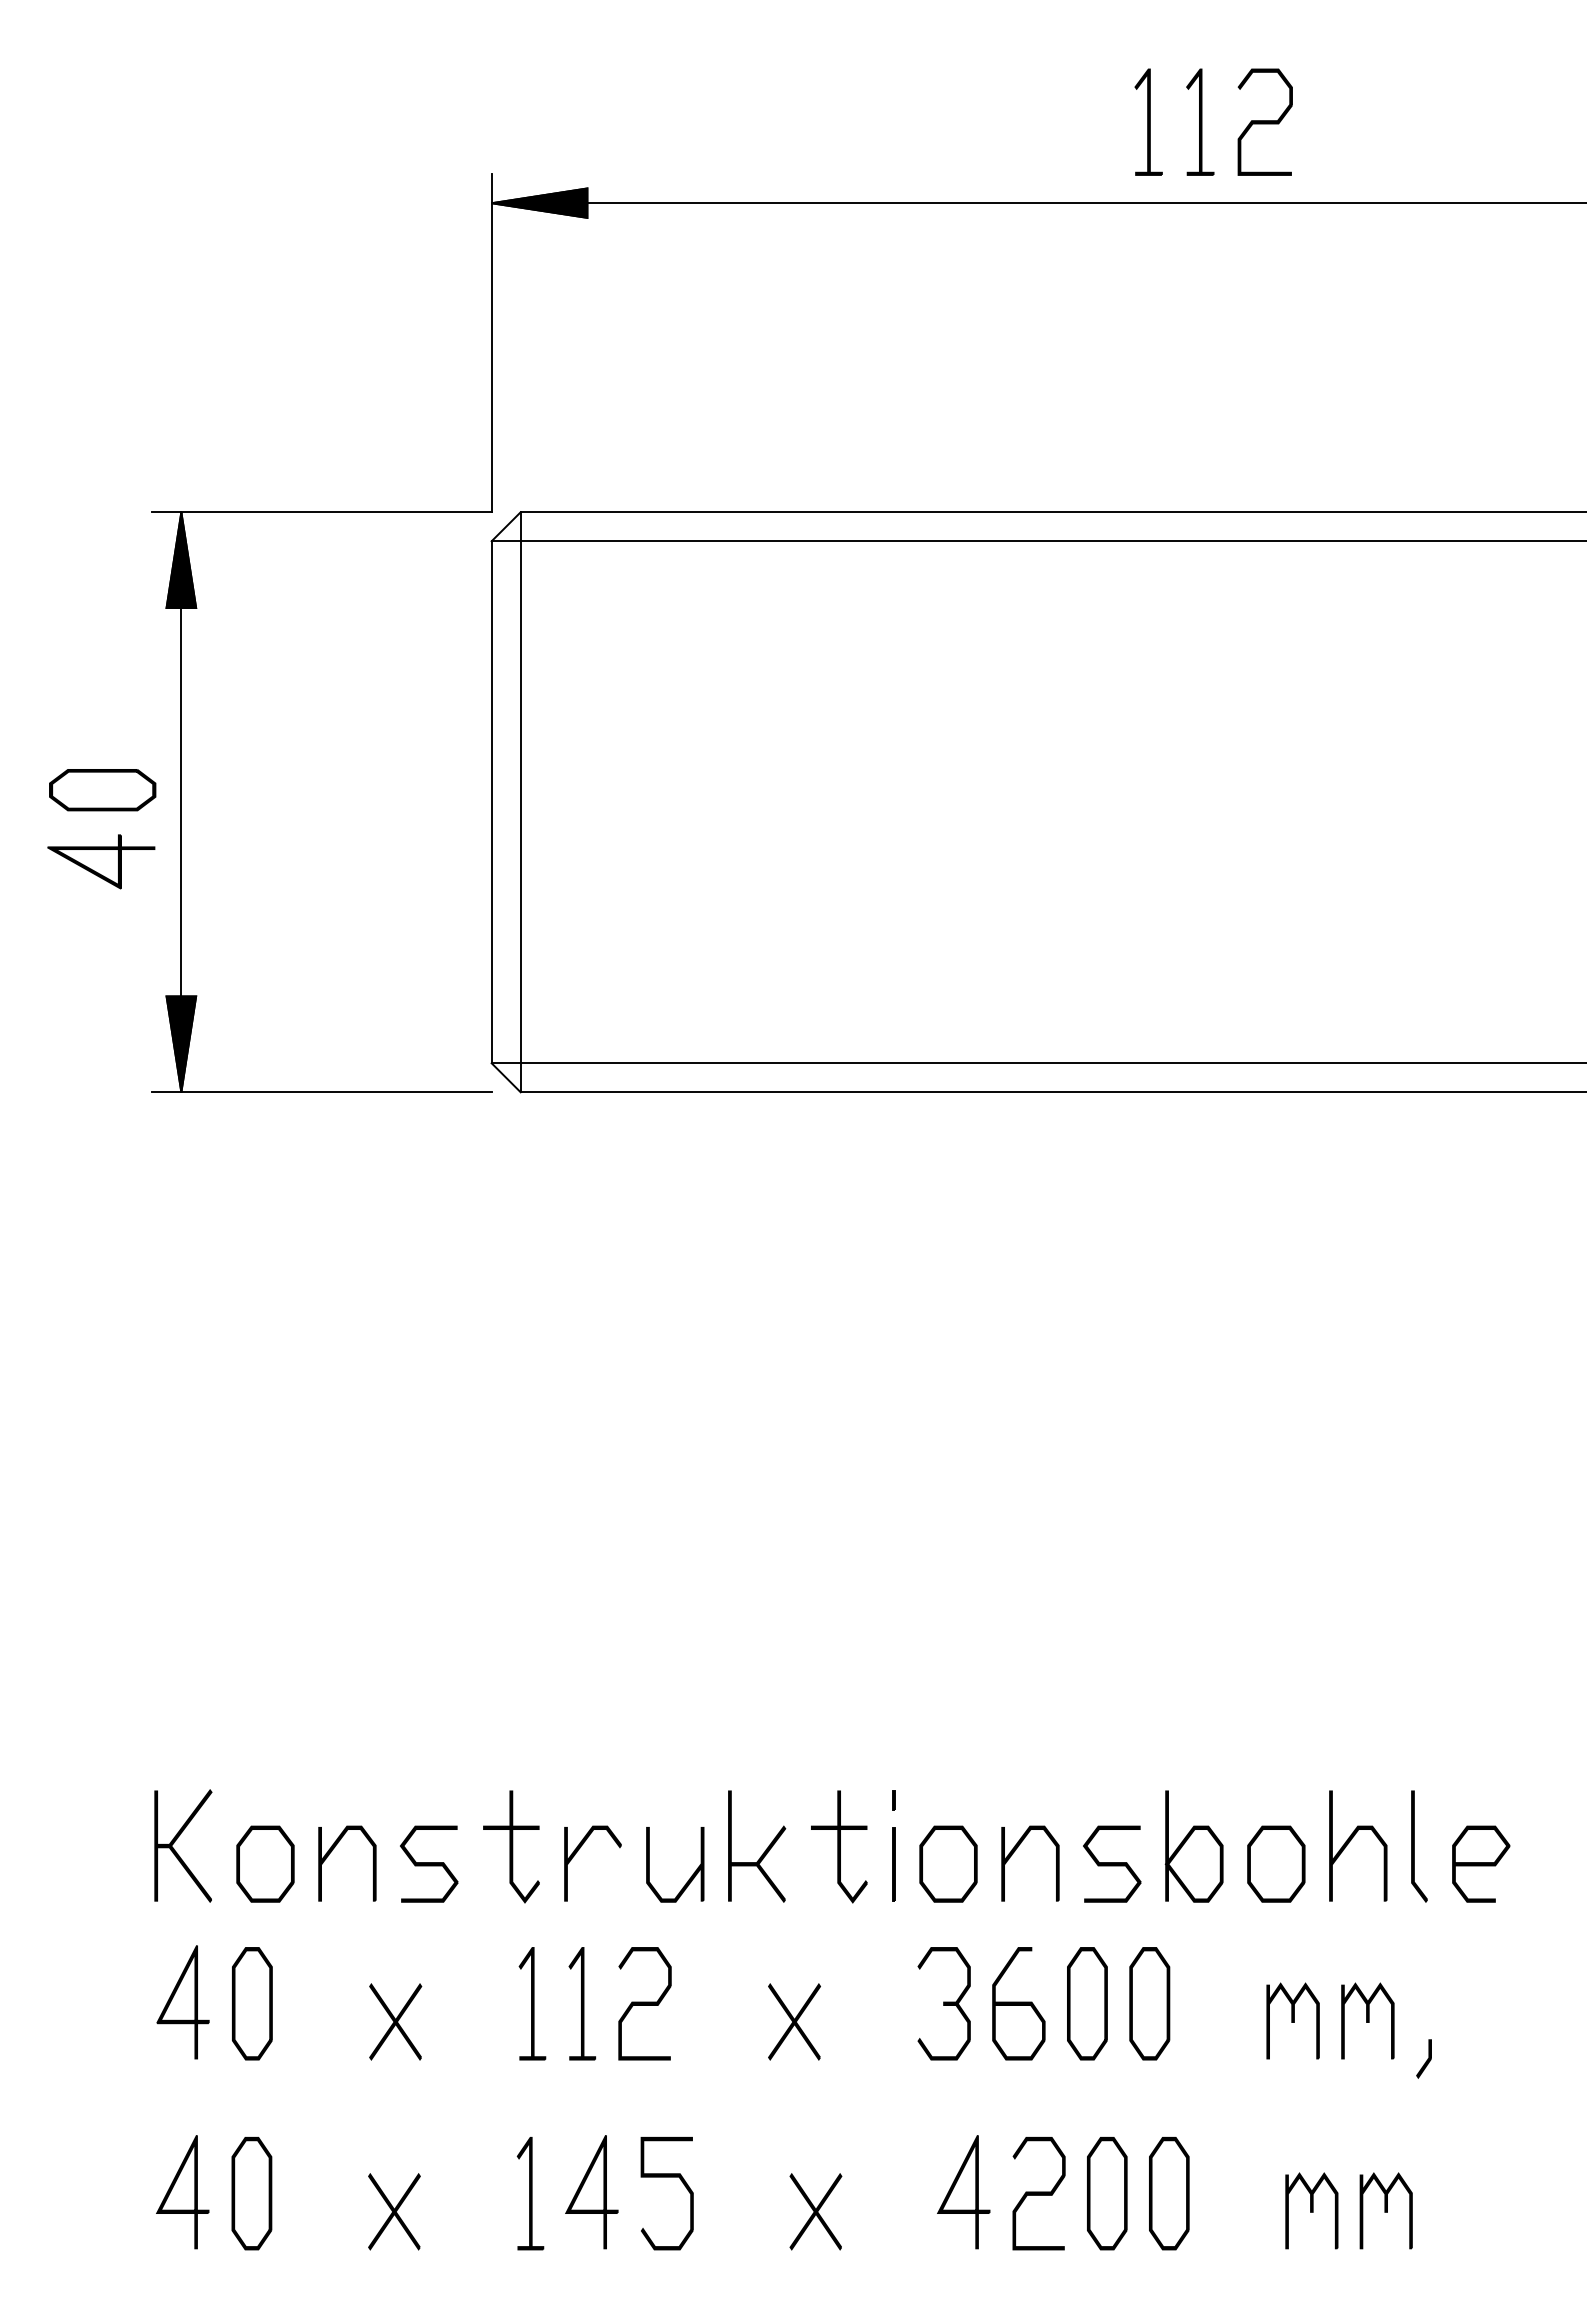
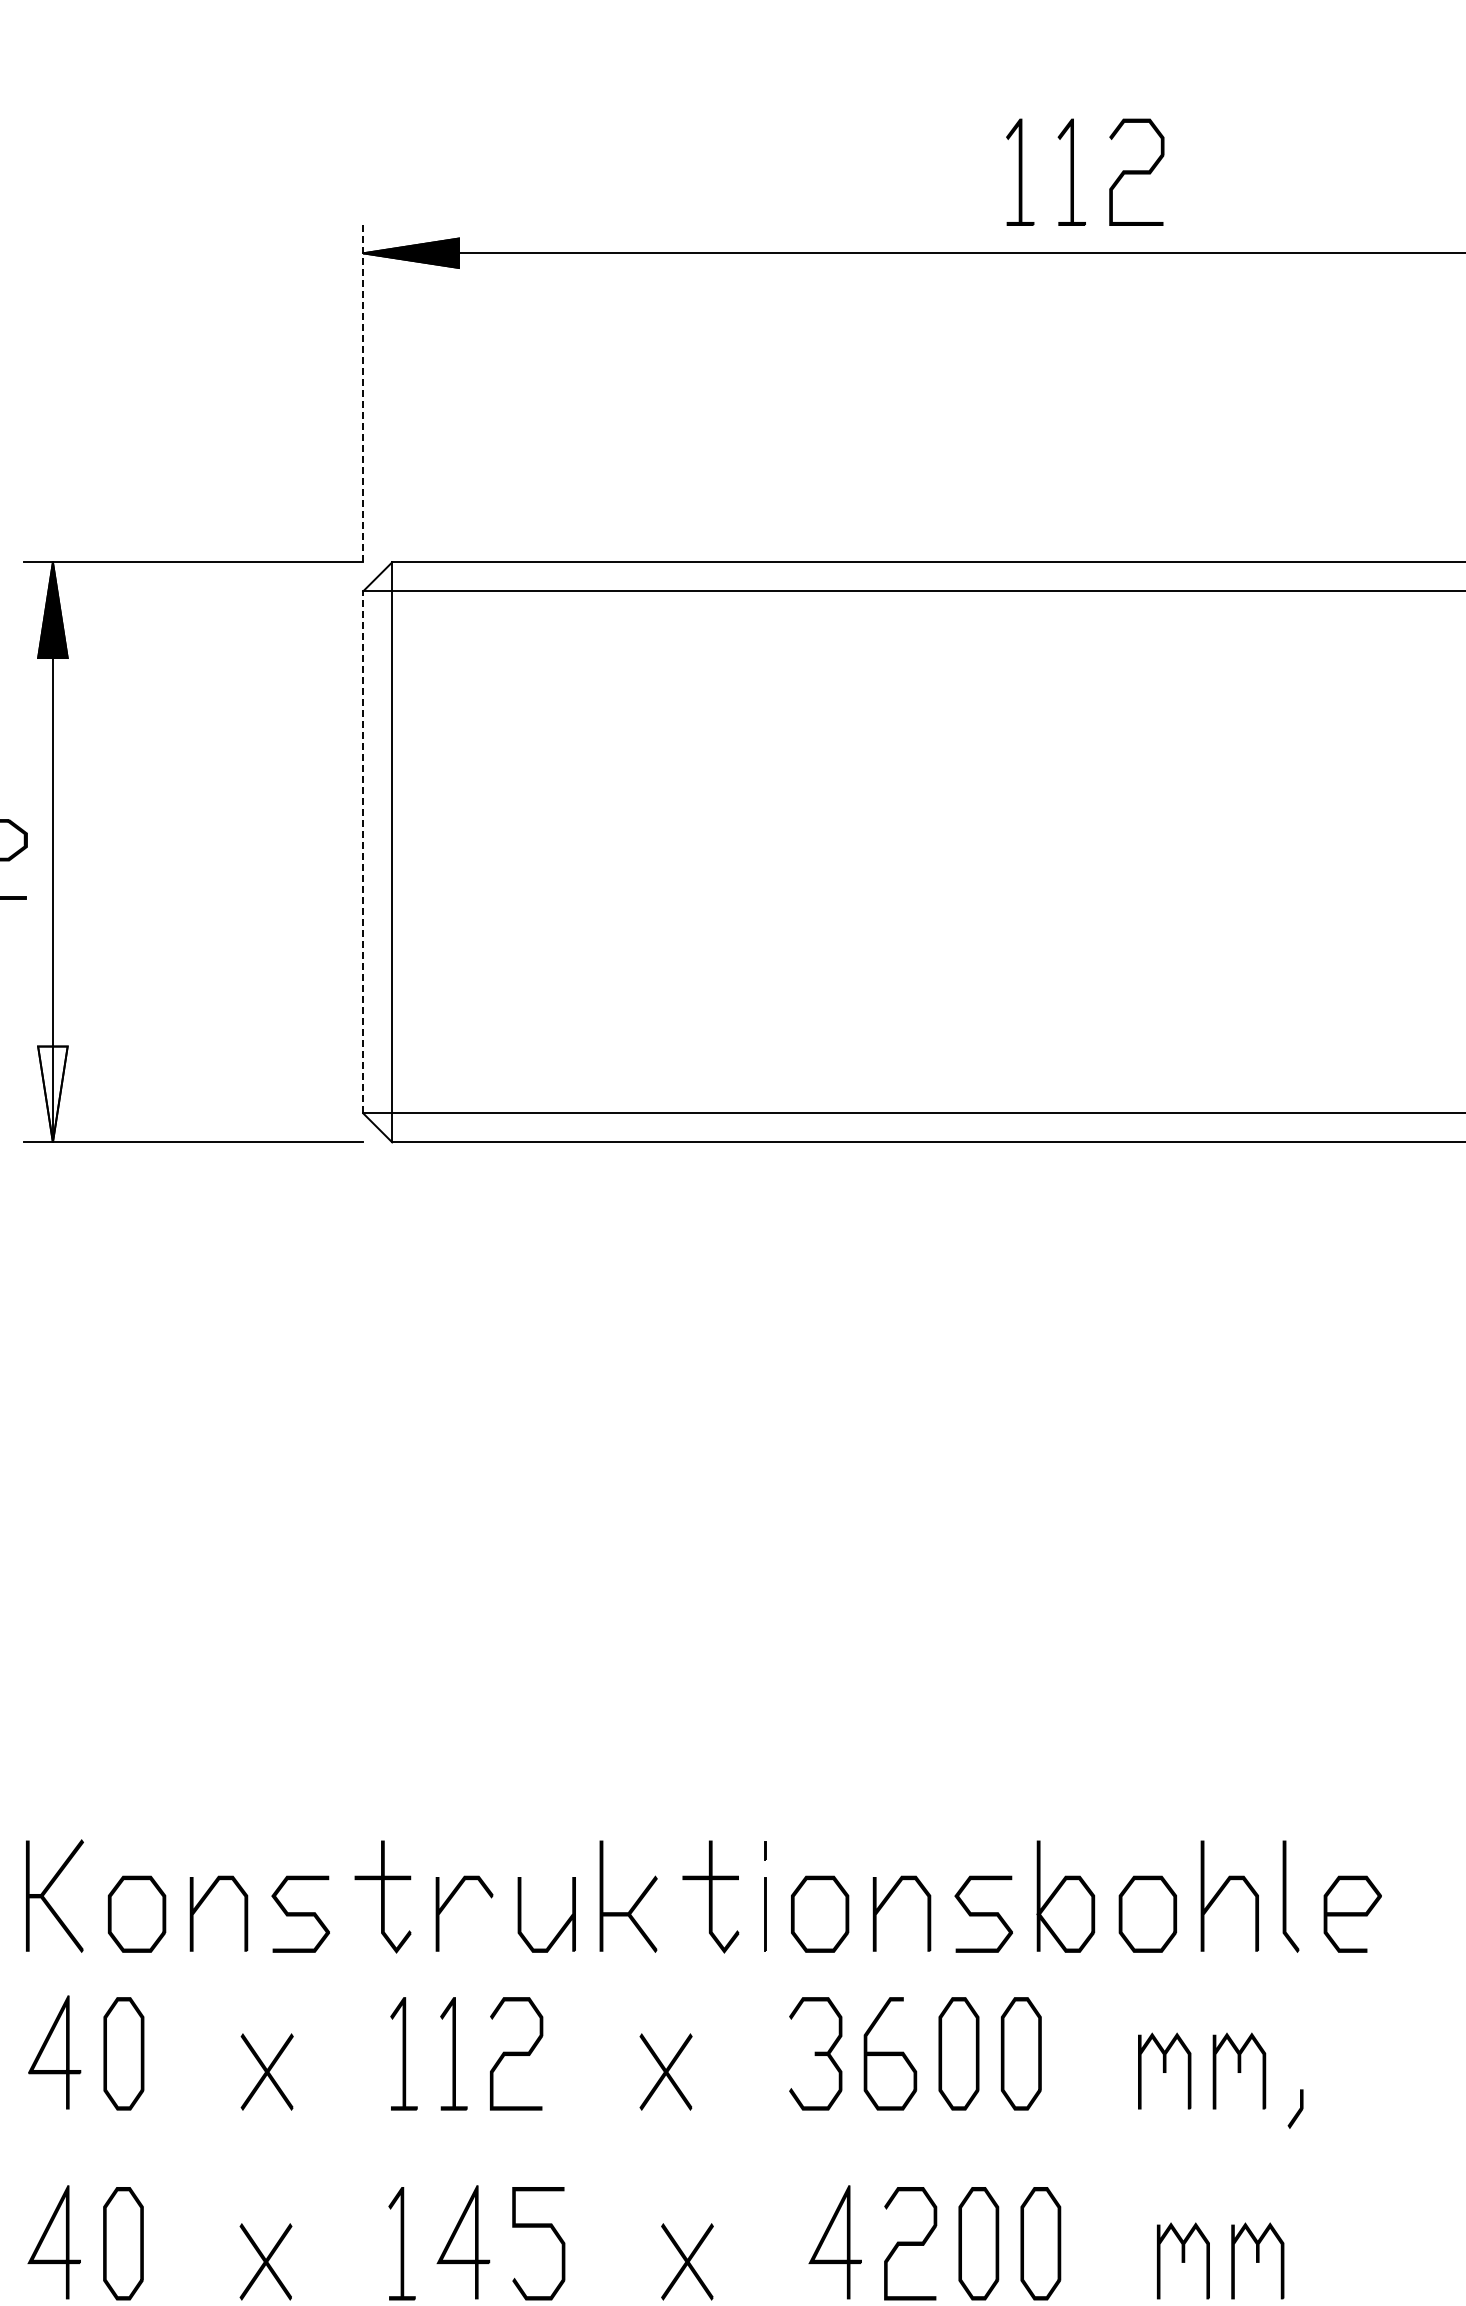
line: (491, 342) -> (363, 392), solid -> dashed
line: (491, 801) -> (363, 851), solid -> dashed
fill: (181, 1044) -> (53, 1094), removed

